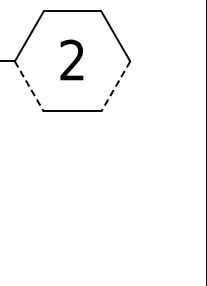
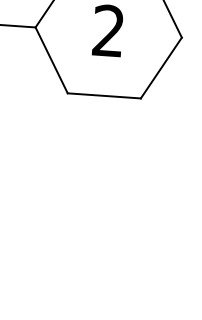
line: (29, 86) -> (51, 60), dashed -> solid
line: (115, 86) -> (160, 68), dashed -> solid

